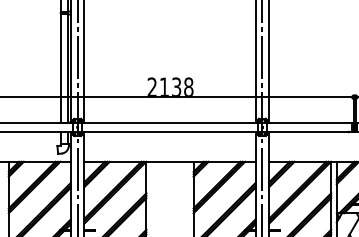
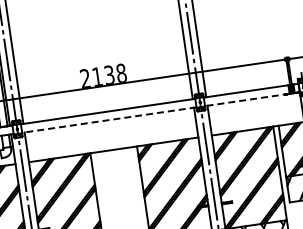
line: (169, 131) -> (108, 120), solid -> dashed
line: (309, 131) -> (247, 99), solid -> dashed

